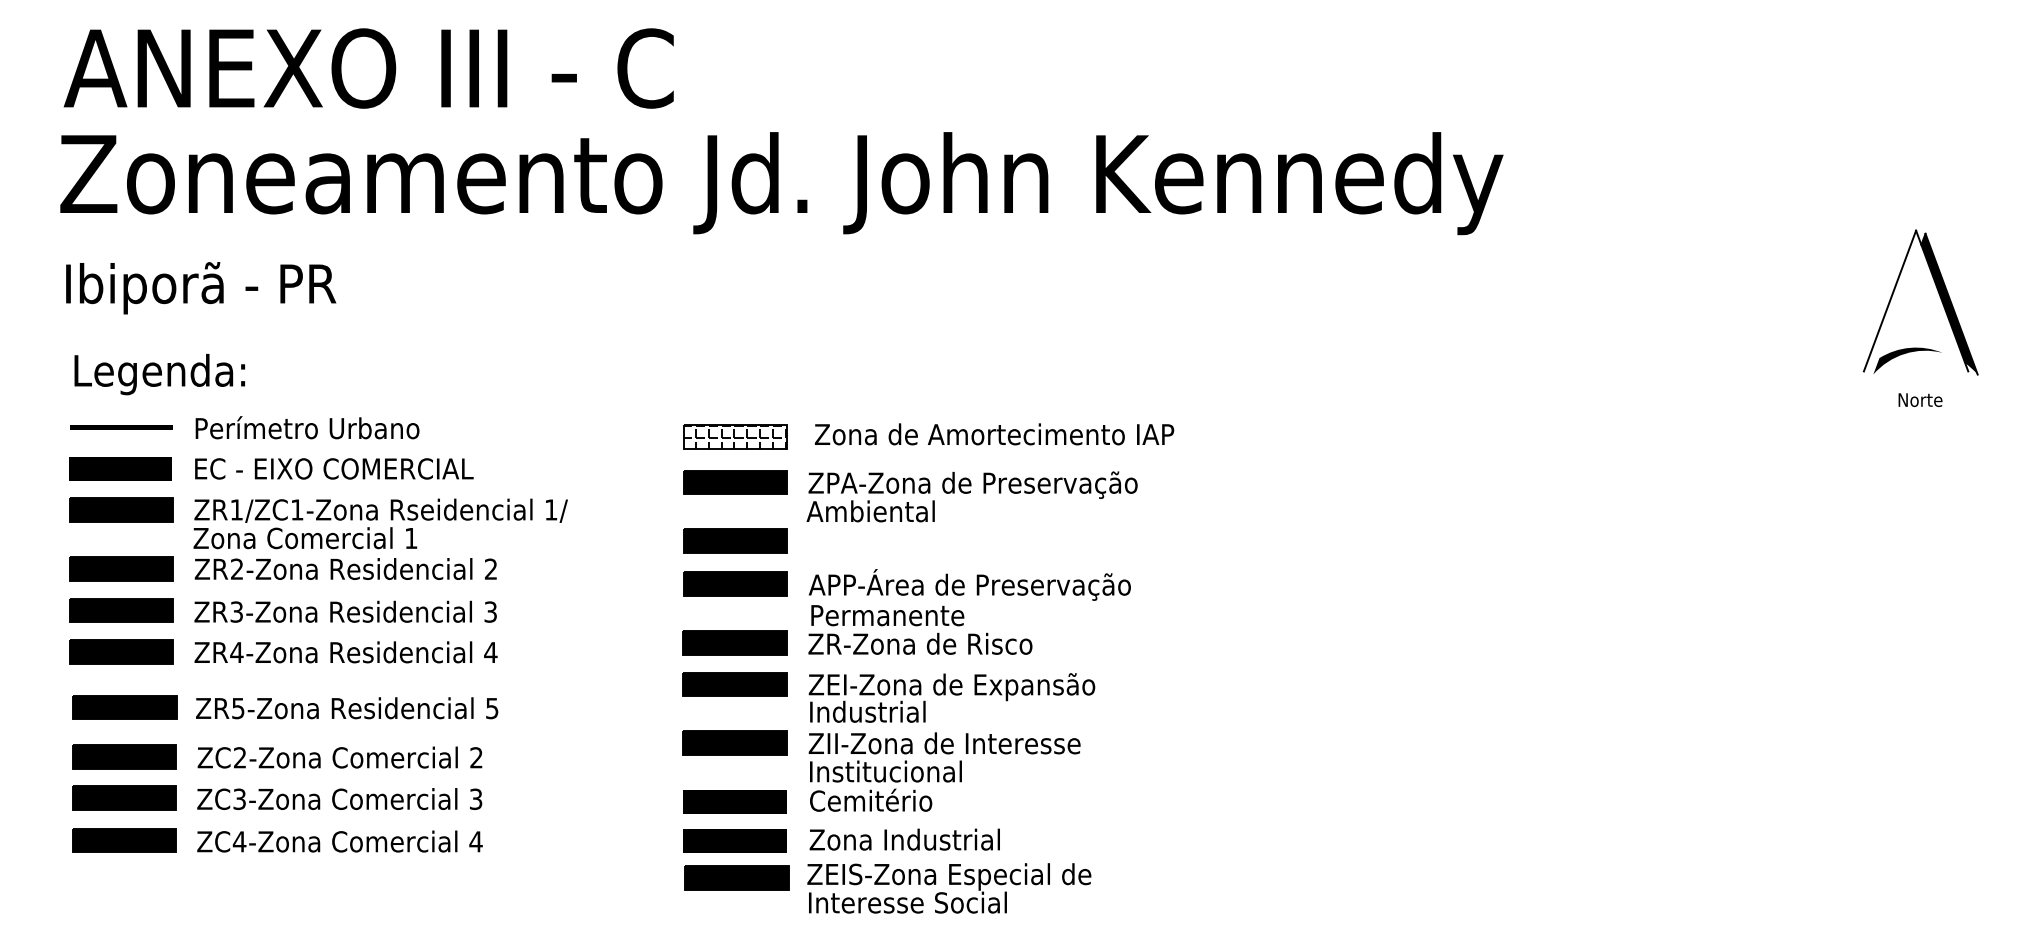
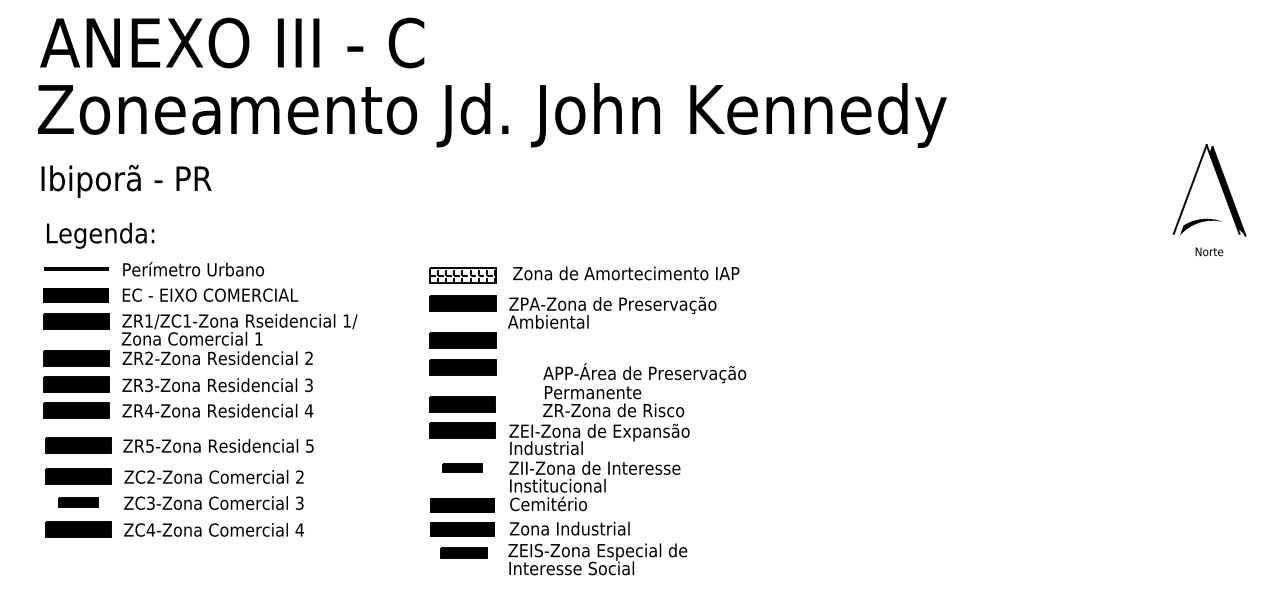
text: (969, 612) -> (644, 390), moved
part: (734, 742) -> (462, 467), size x0.6
part: (124, 798) -> (78, 502), size x0.6
part: (736, 877) -> (463, 552), size x0.7

